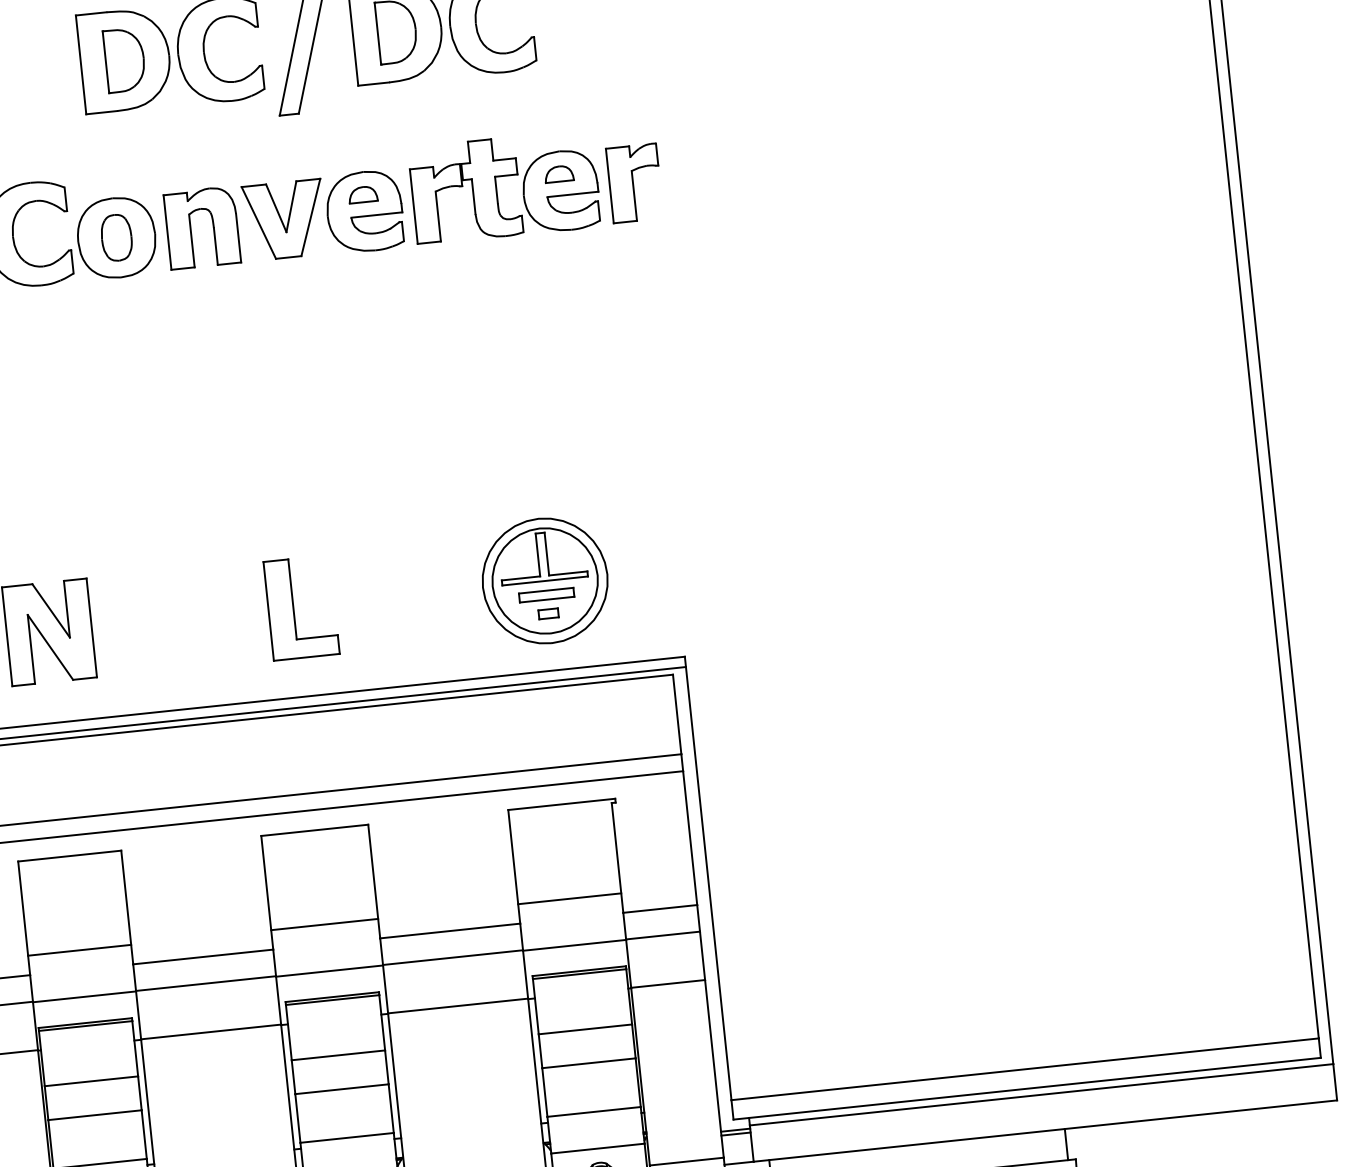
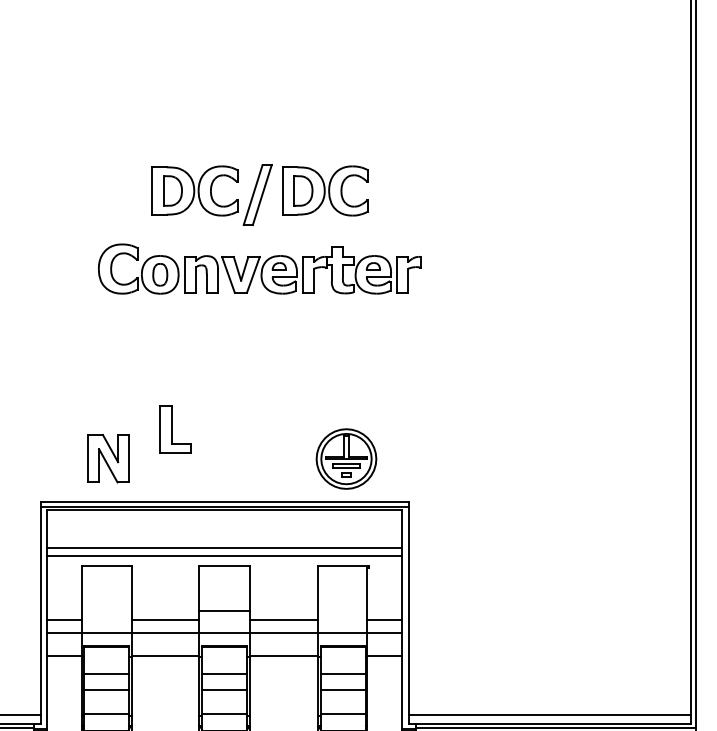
part: (301, 607) -> (175, 429), moved
line: (570, 899) -> (342, 611), removed
line: (78, 951) -> (106, 611), removed

